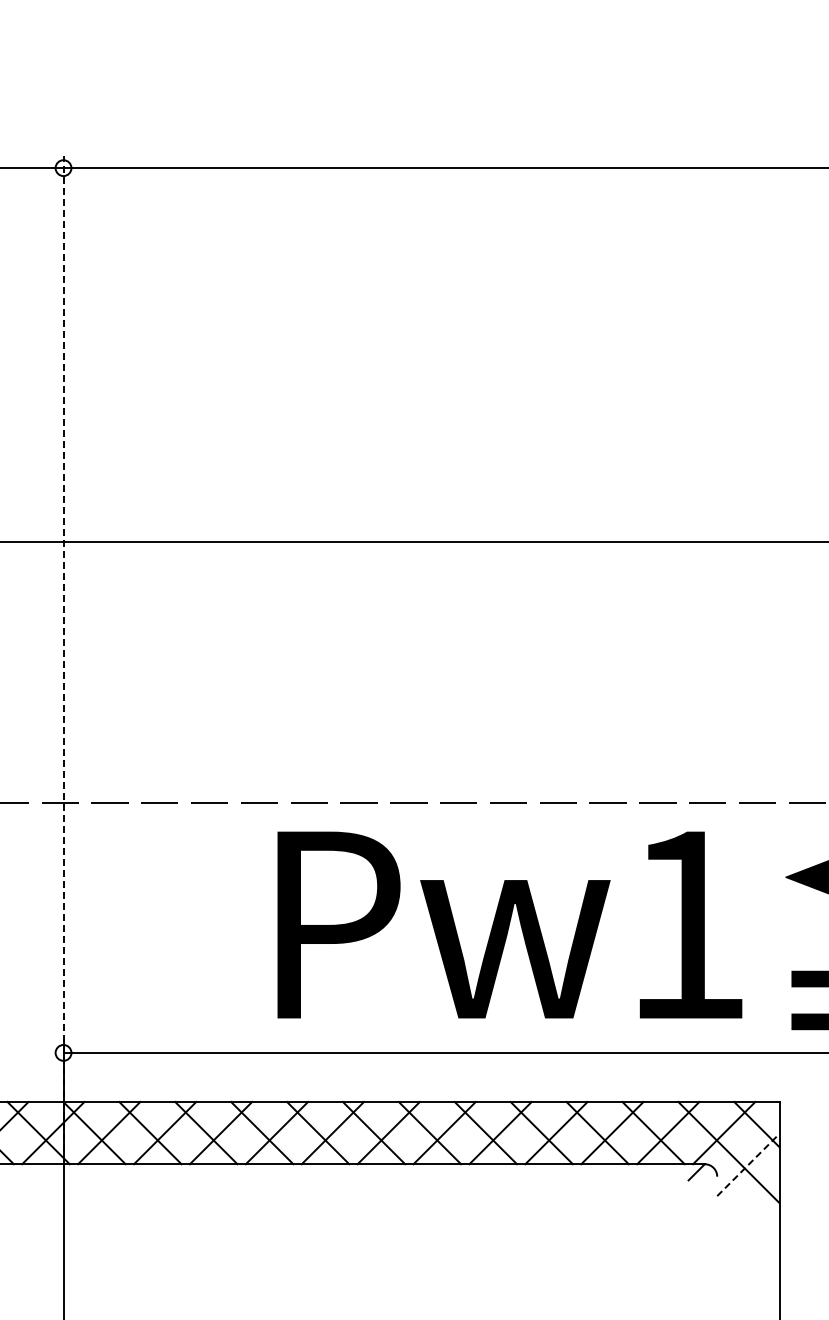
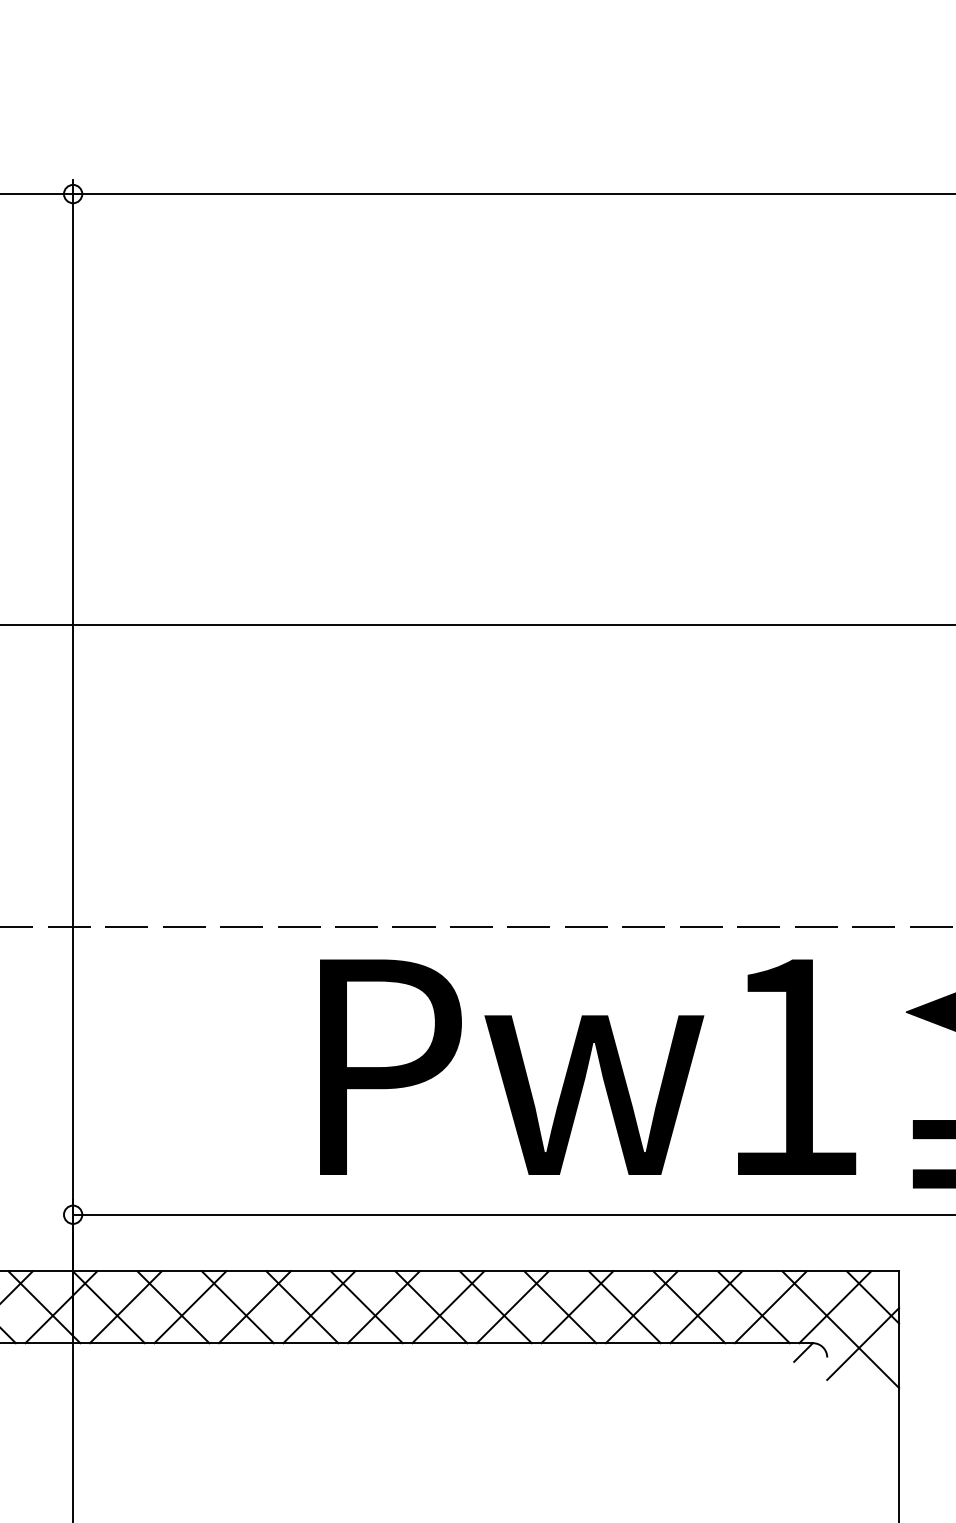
line: (63, 653) -> (73, 754), dashed -> solid
line: (748, 1164) -> (863, 1343), dashed -> solid

